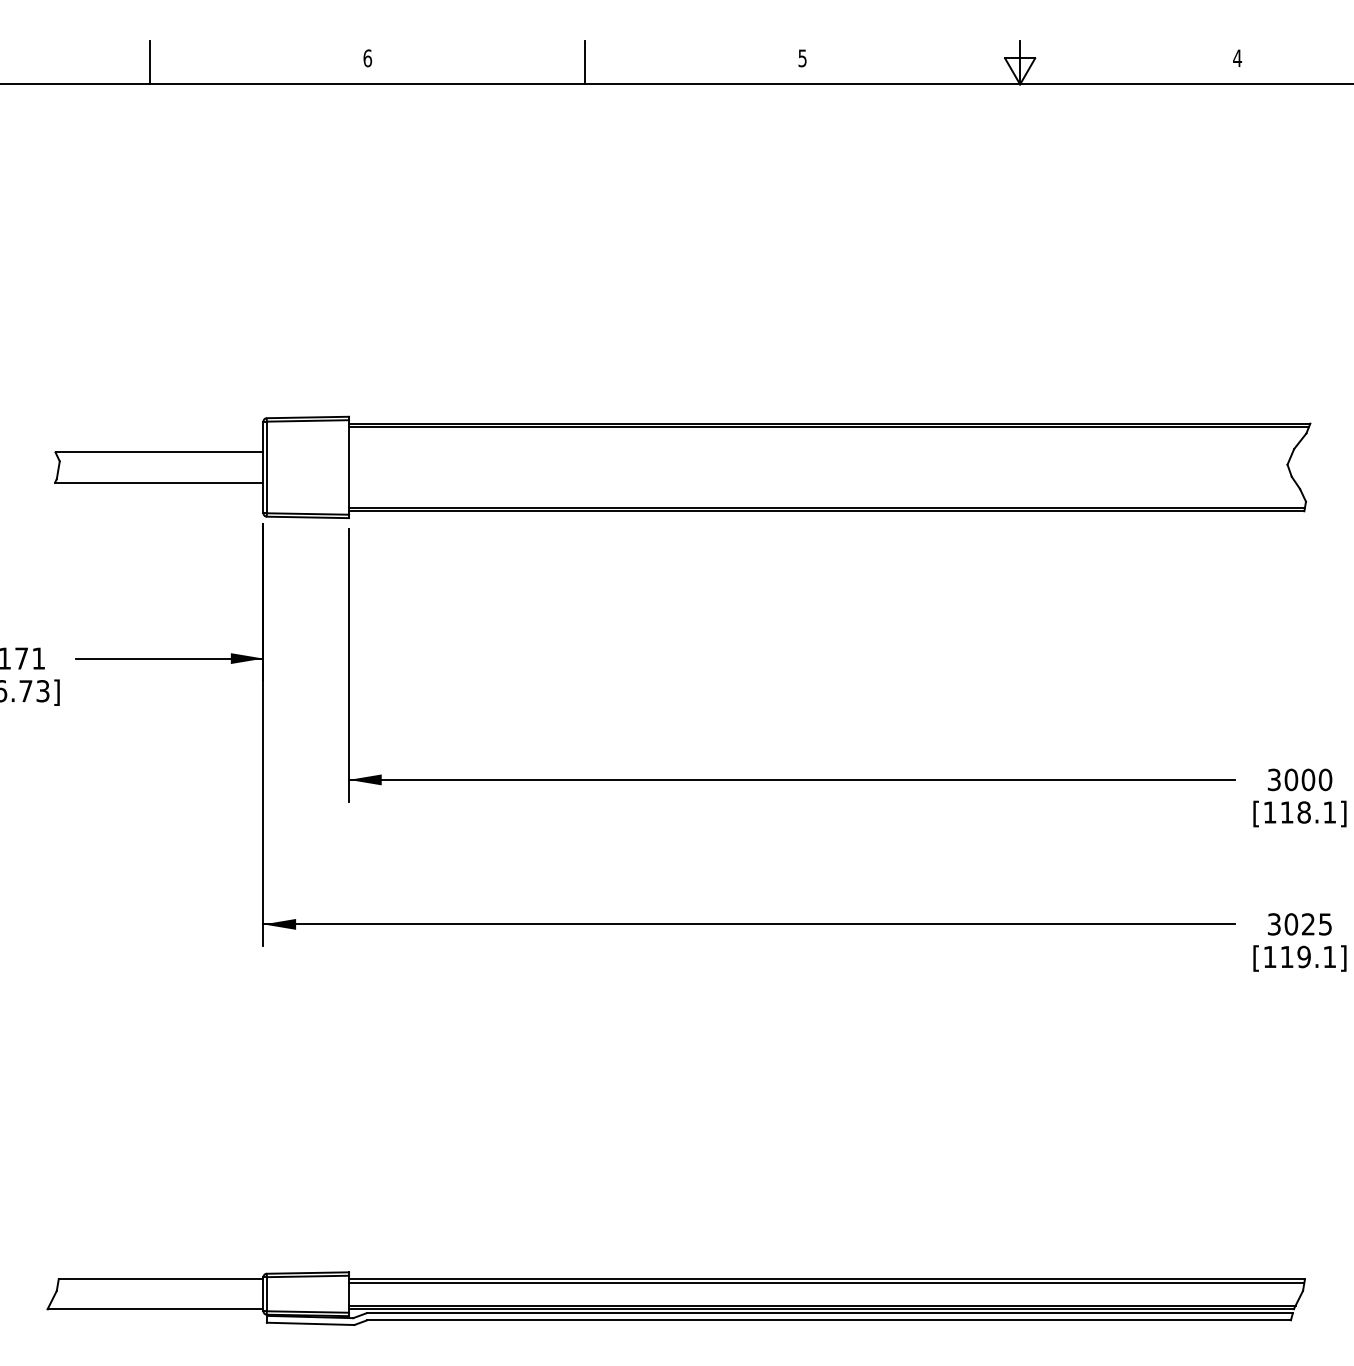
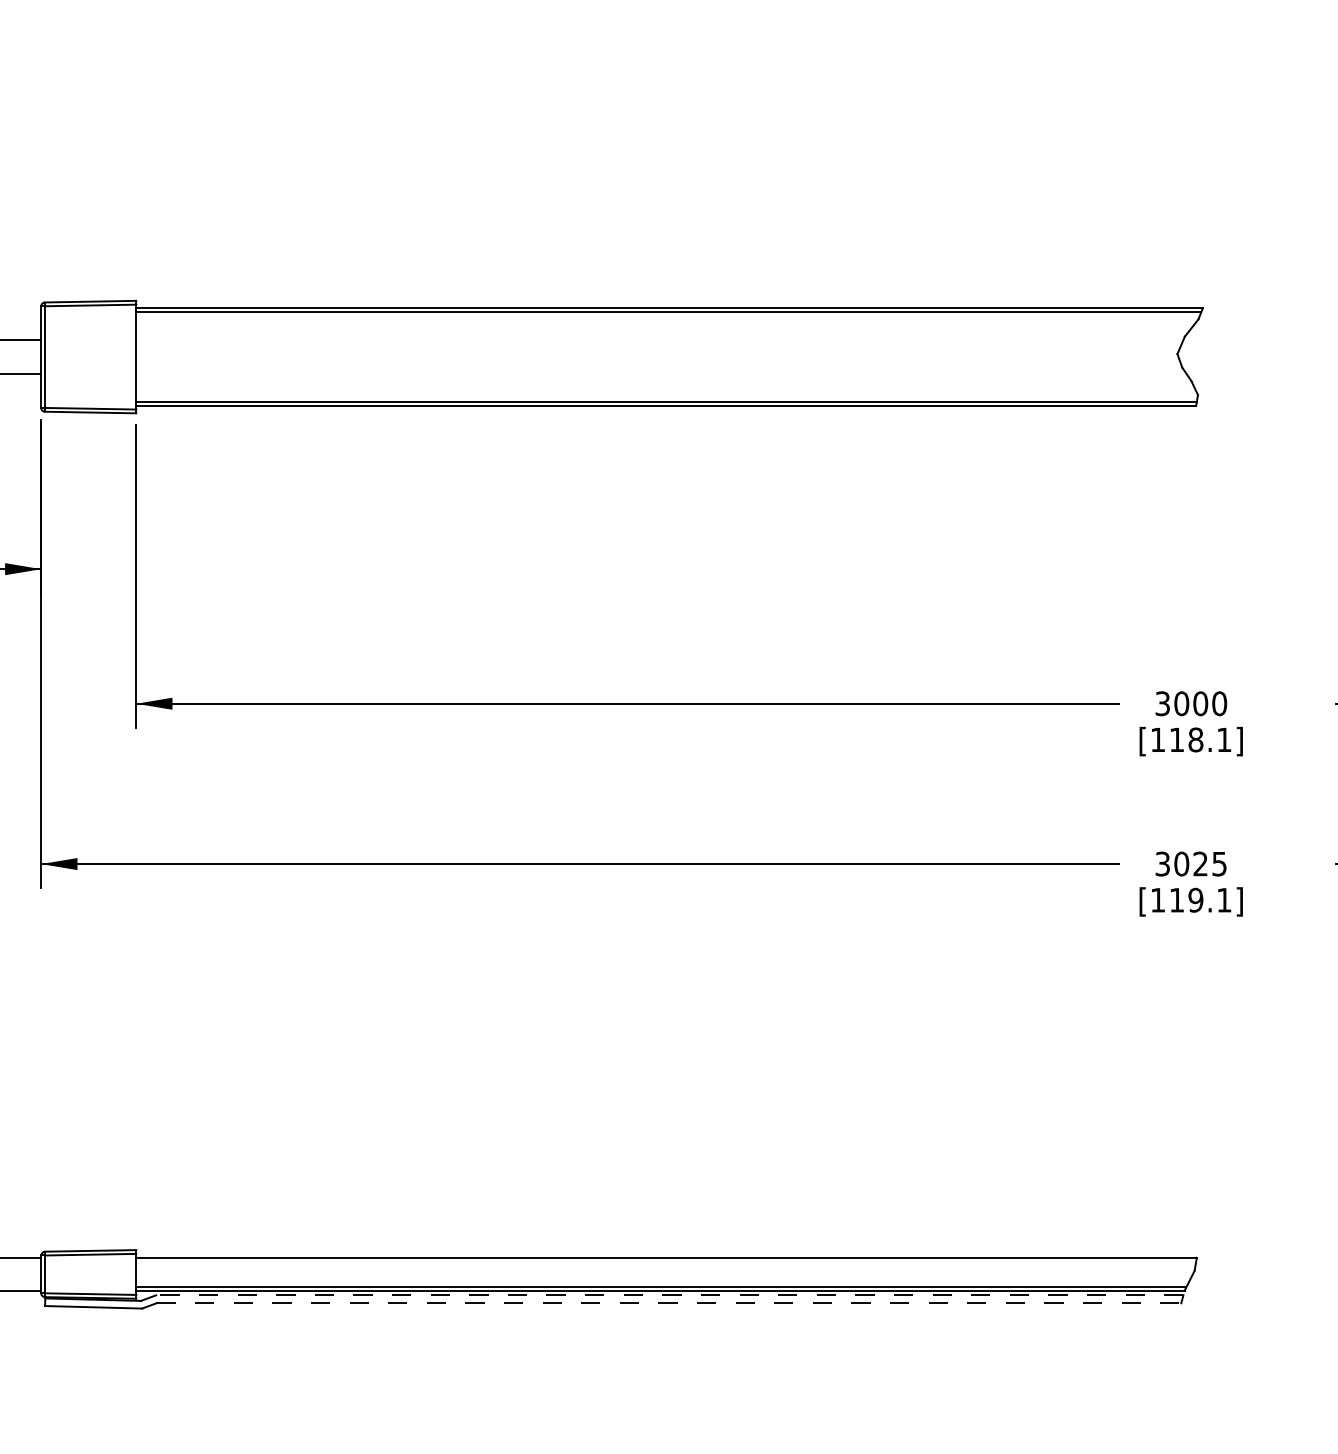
line: (826, 1282) -> (665, 1261), removed
line: (829, 1313) -> (669, 1295), solid -> dashed
line: (829, 1320) -> (669, 1303), solid -> dashed

